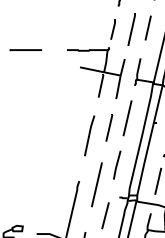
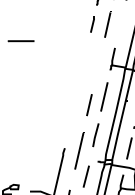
line: (147, 27) -> (120, 22), removed
part: (96, 73) -> (78, 60), removed
line: (89, 135) -> (73, 110), removed

